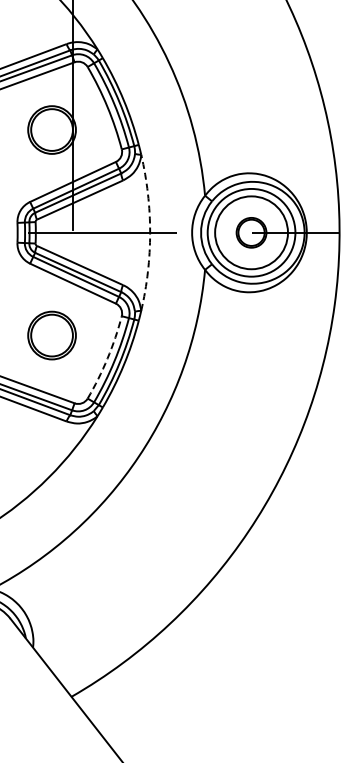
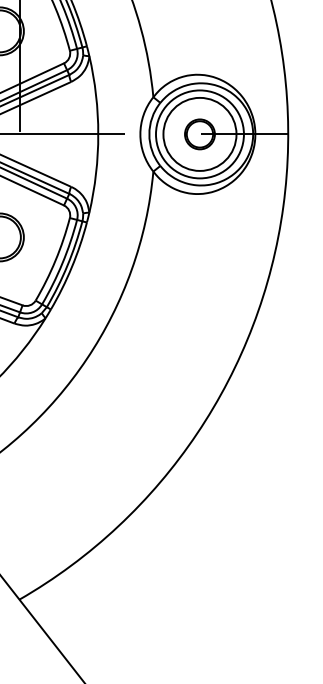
arc: (150, 232) -> (98, 134), dashed -> solid
arc: (107, 358) -> (55, 260), dashed -> solid

